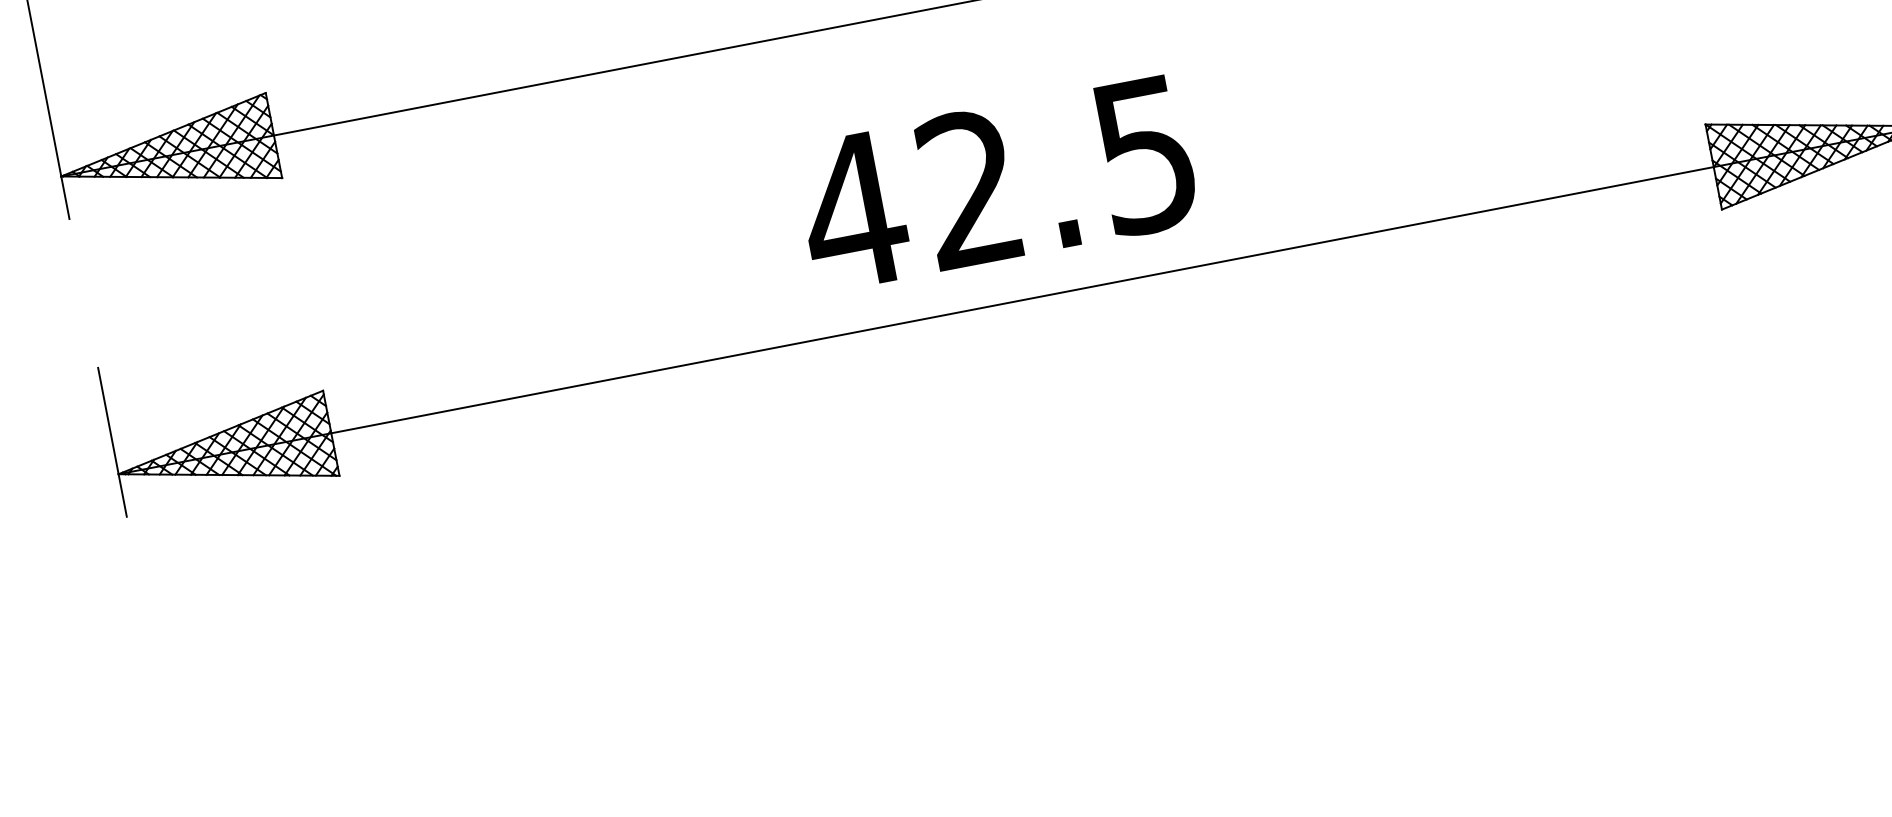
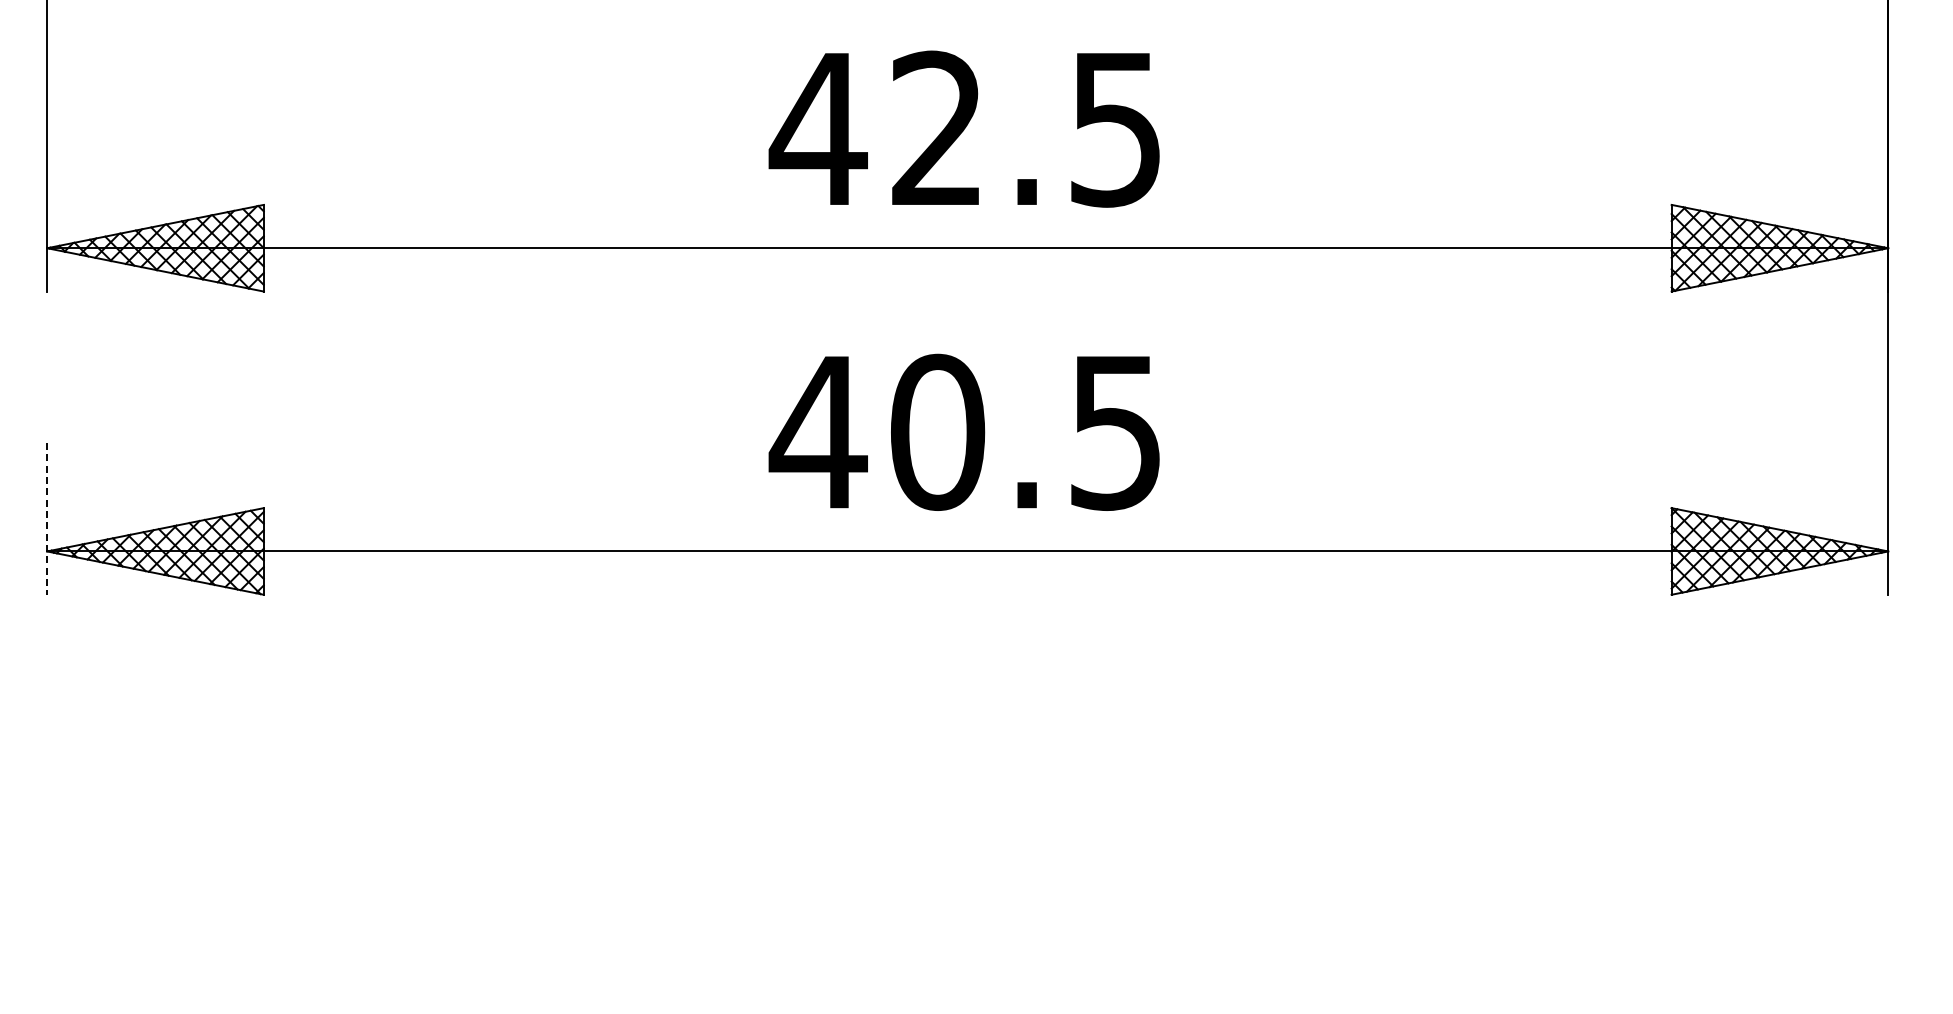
text: (971, 187) -> (938, 431), 42.5 -> 40.5
line: (112, 441) -> (47, 518), solid -> dashed

